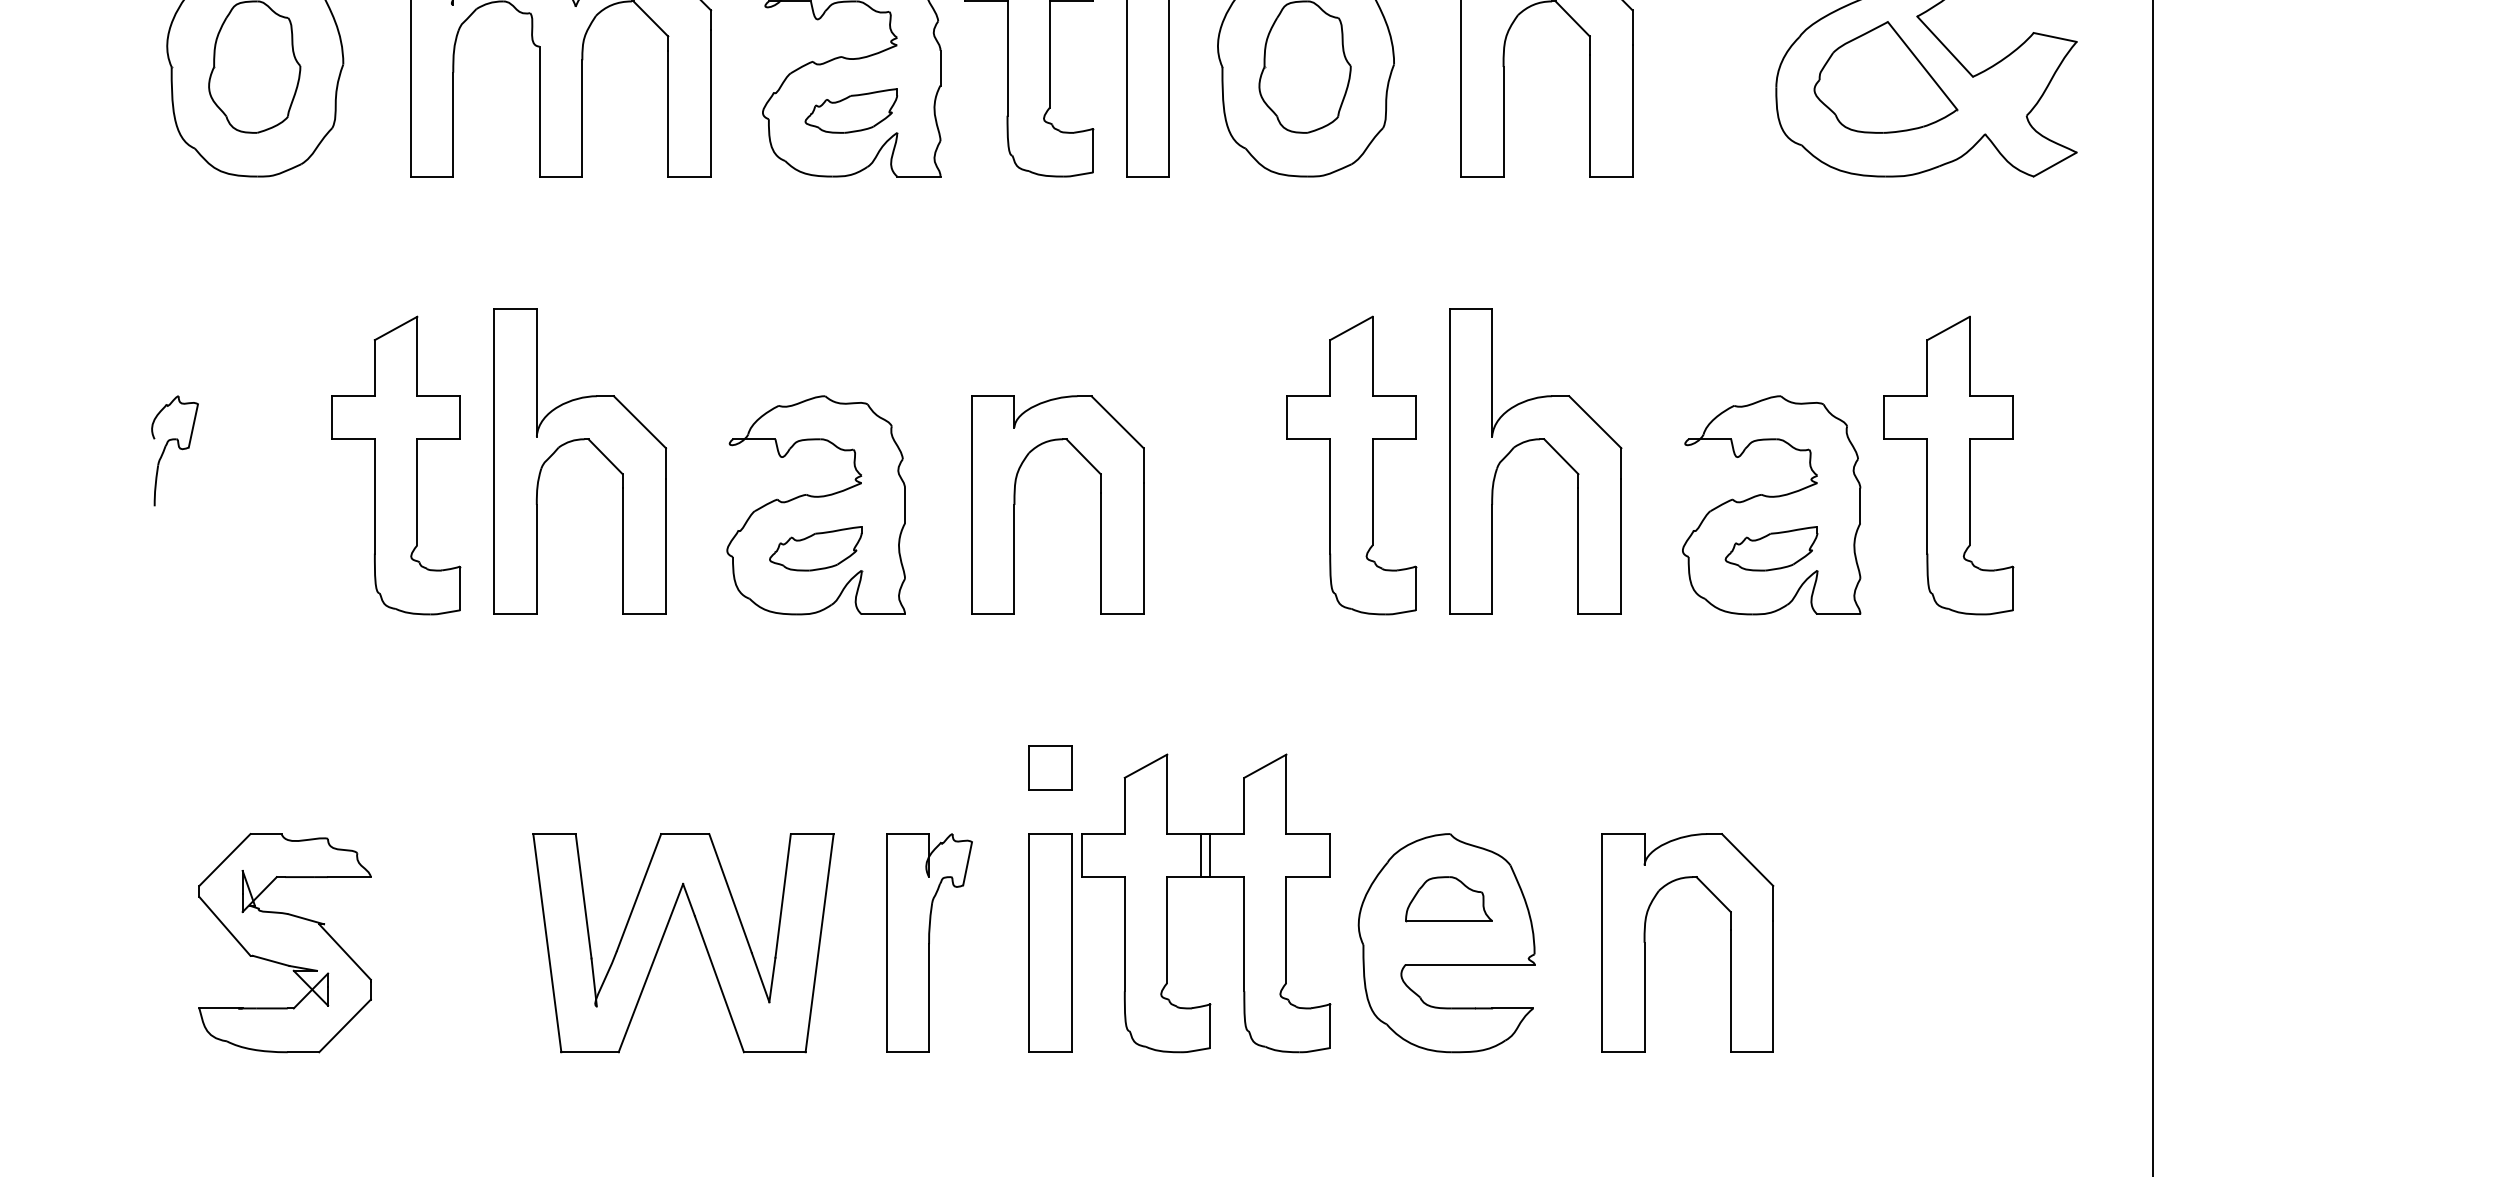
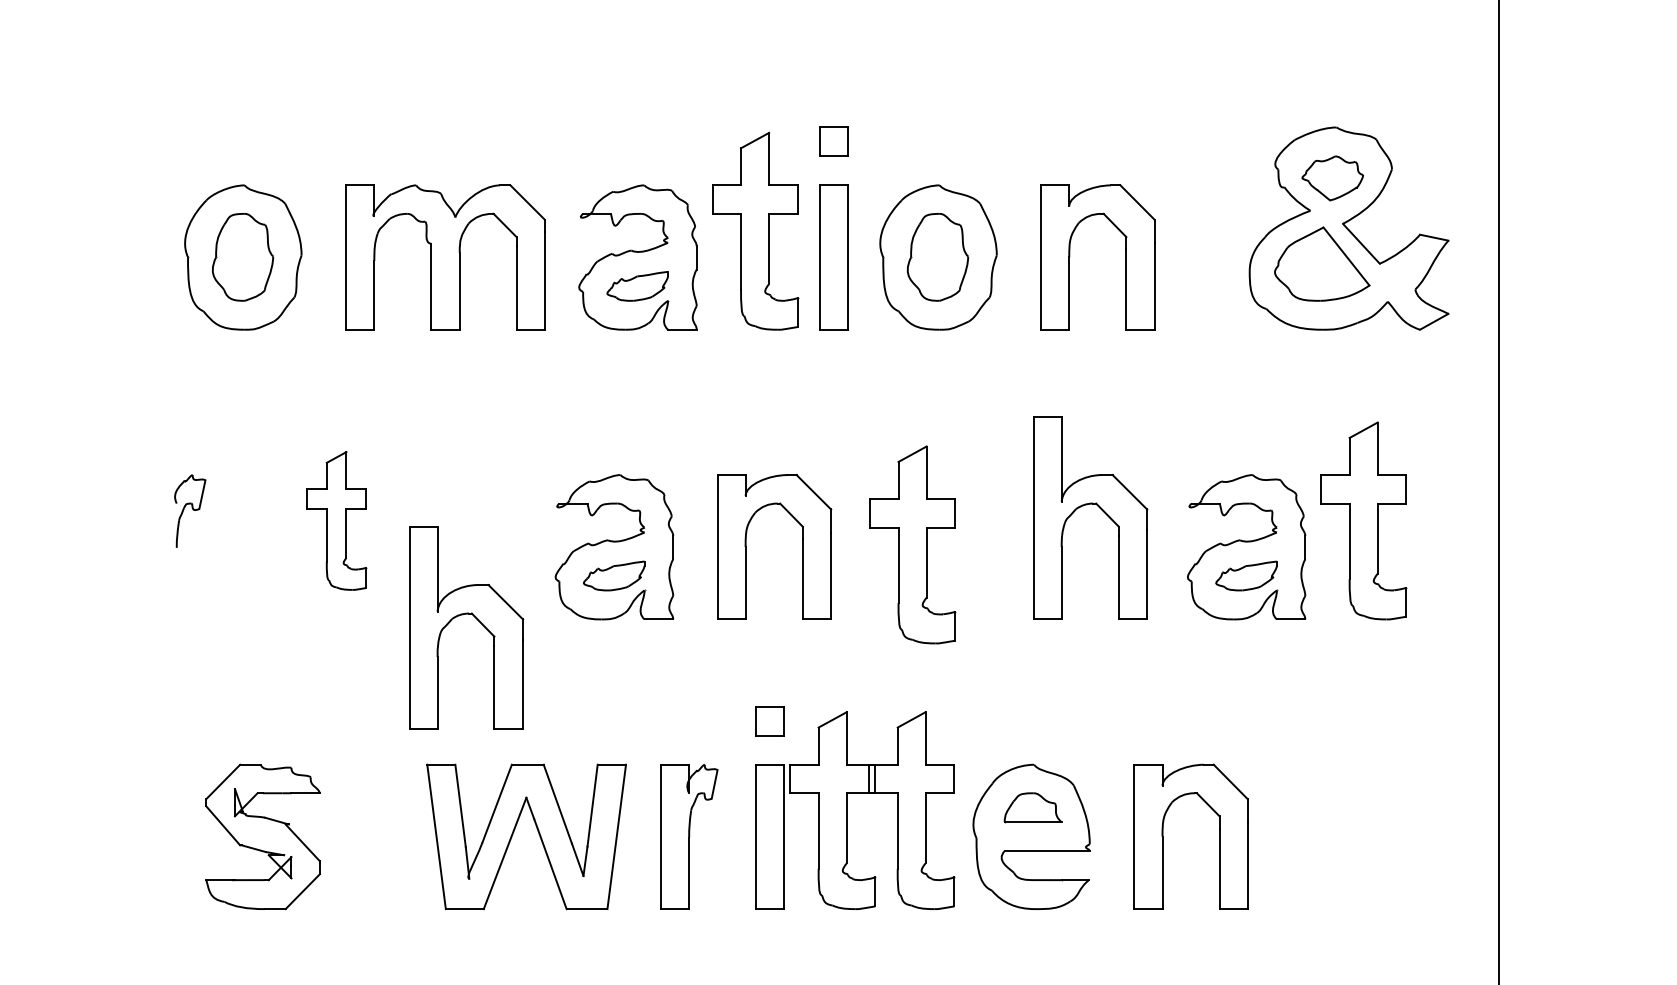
part: (574, 442) -> (462, 615), moved
part: (396, 464) -> (336, 520), size x0.7
part: (1351, 464) -> (912, 544), moved

